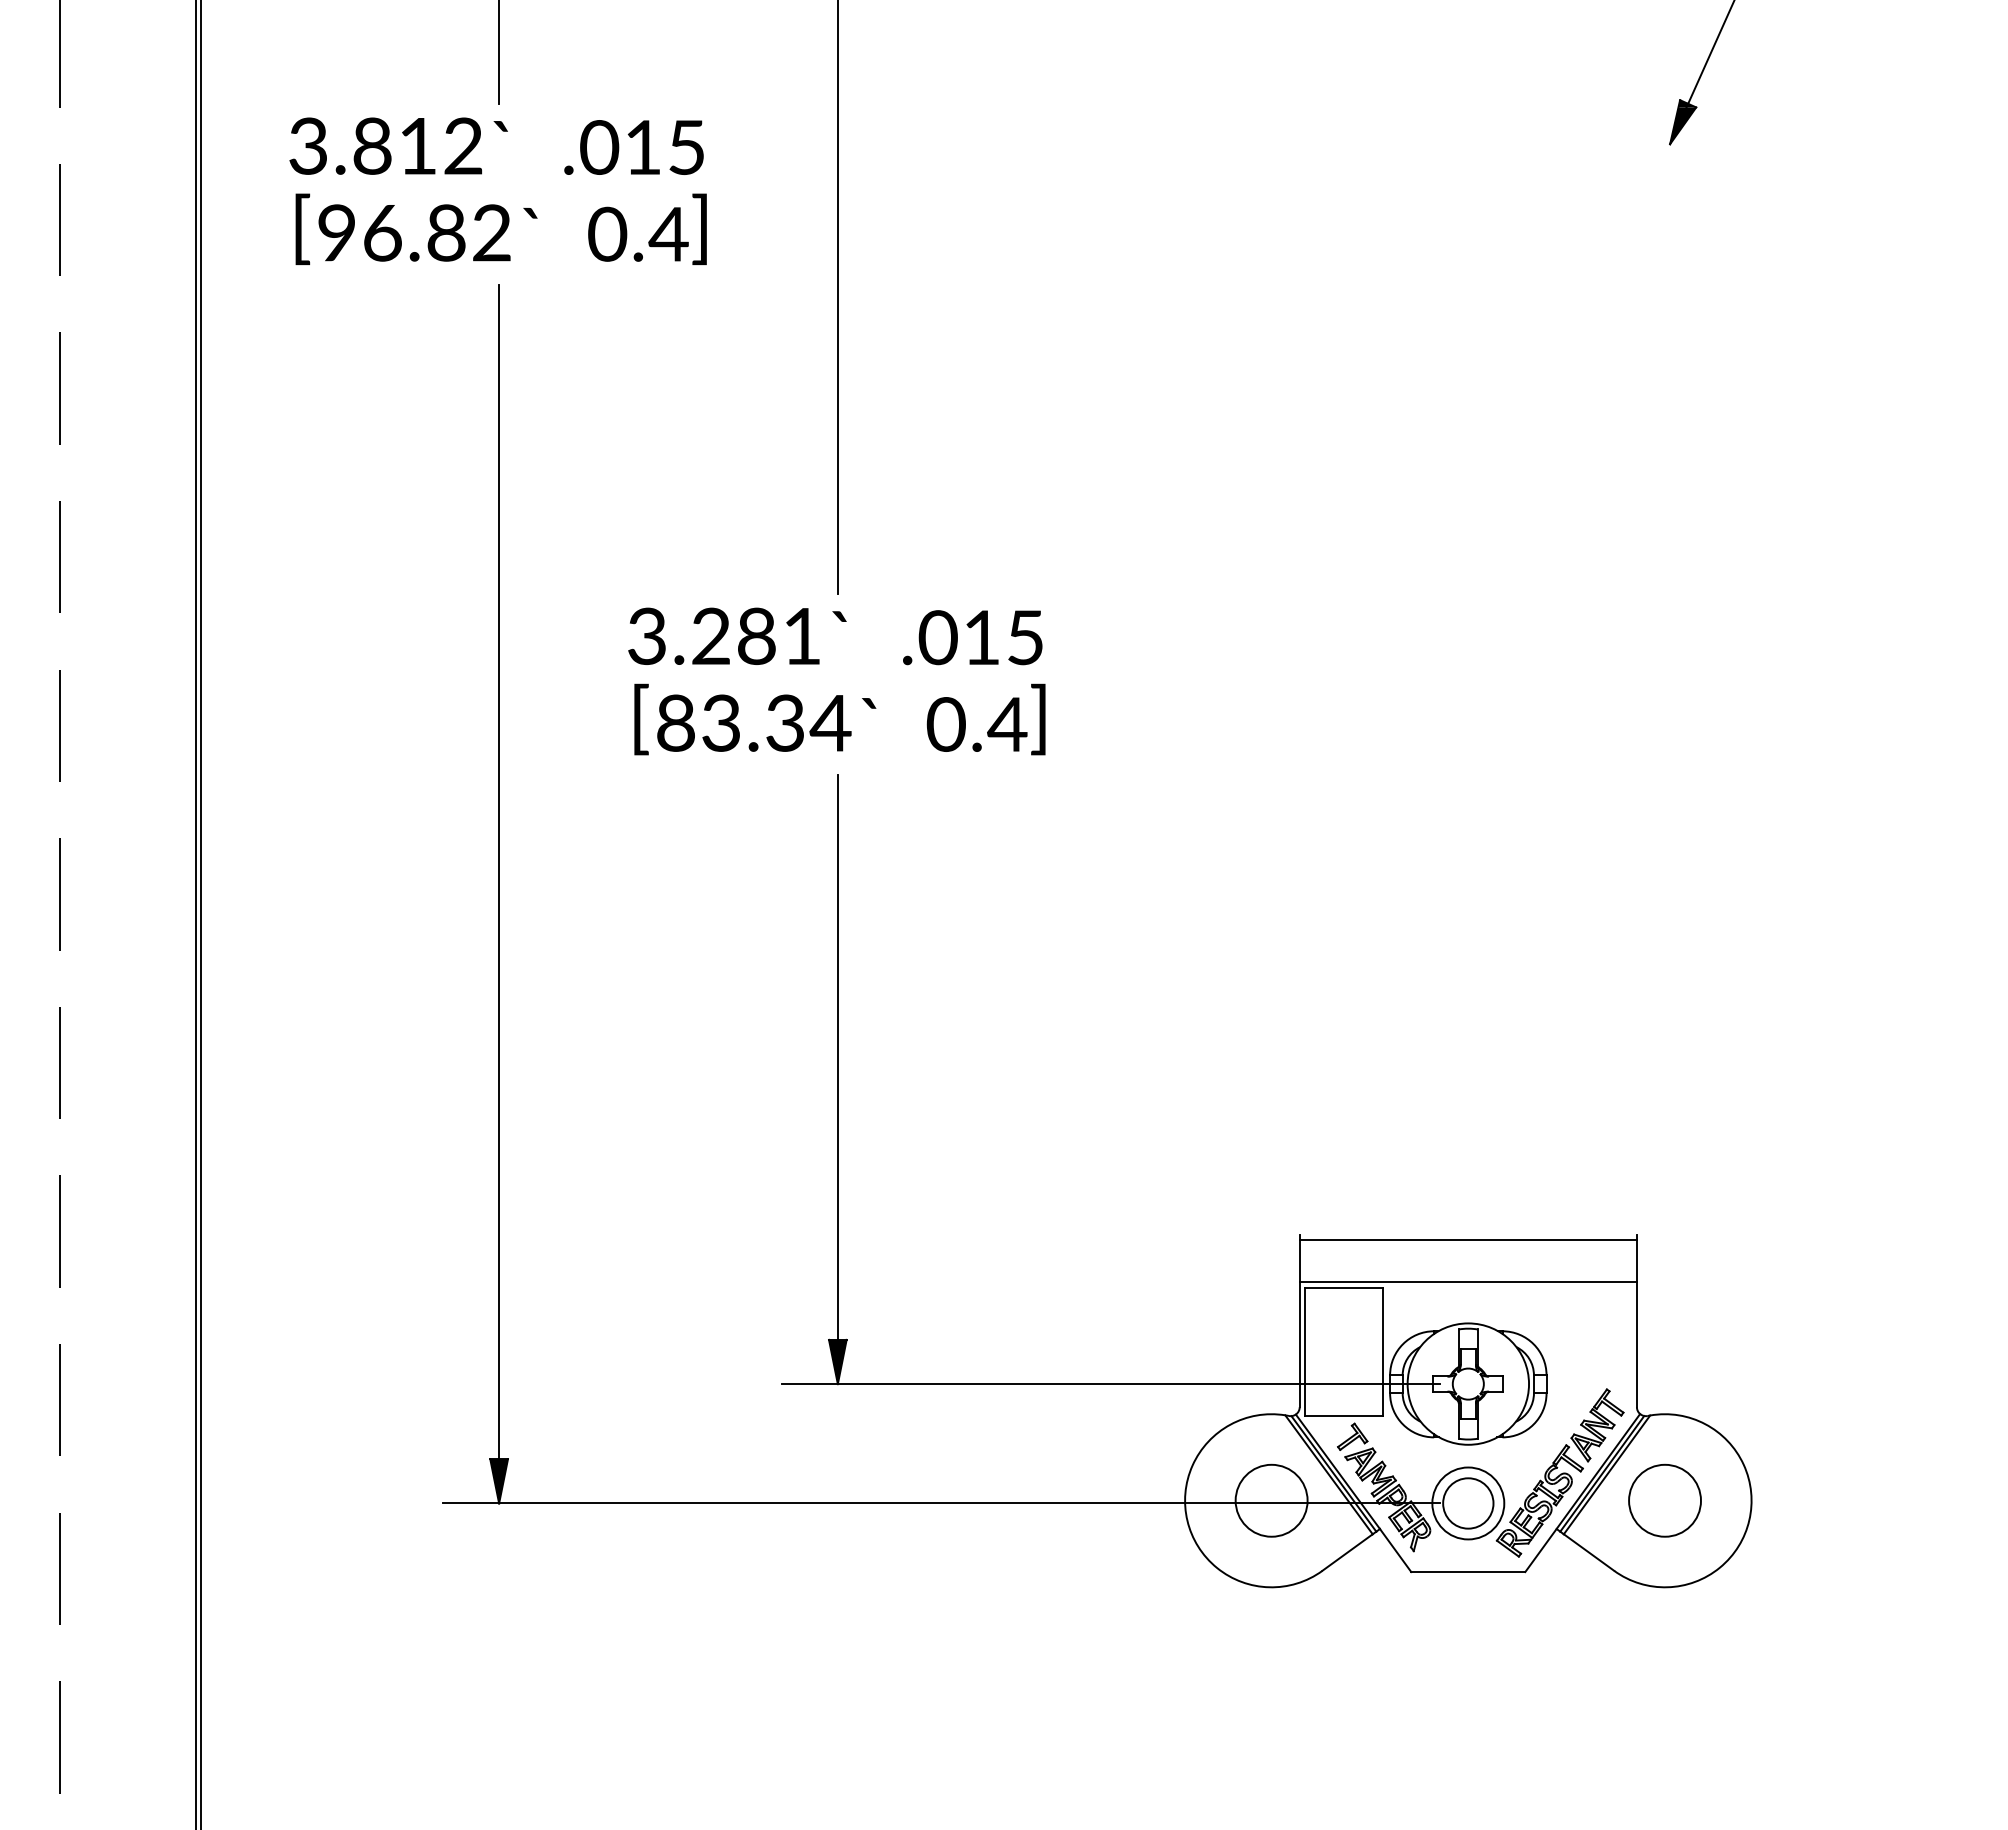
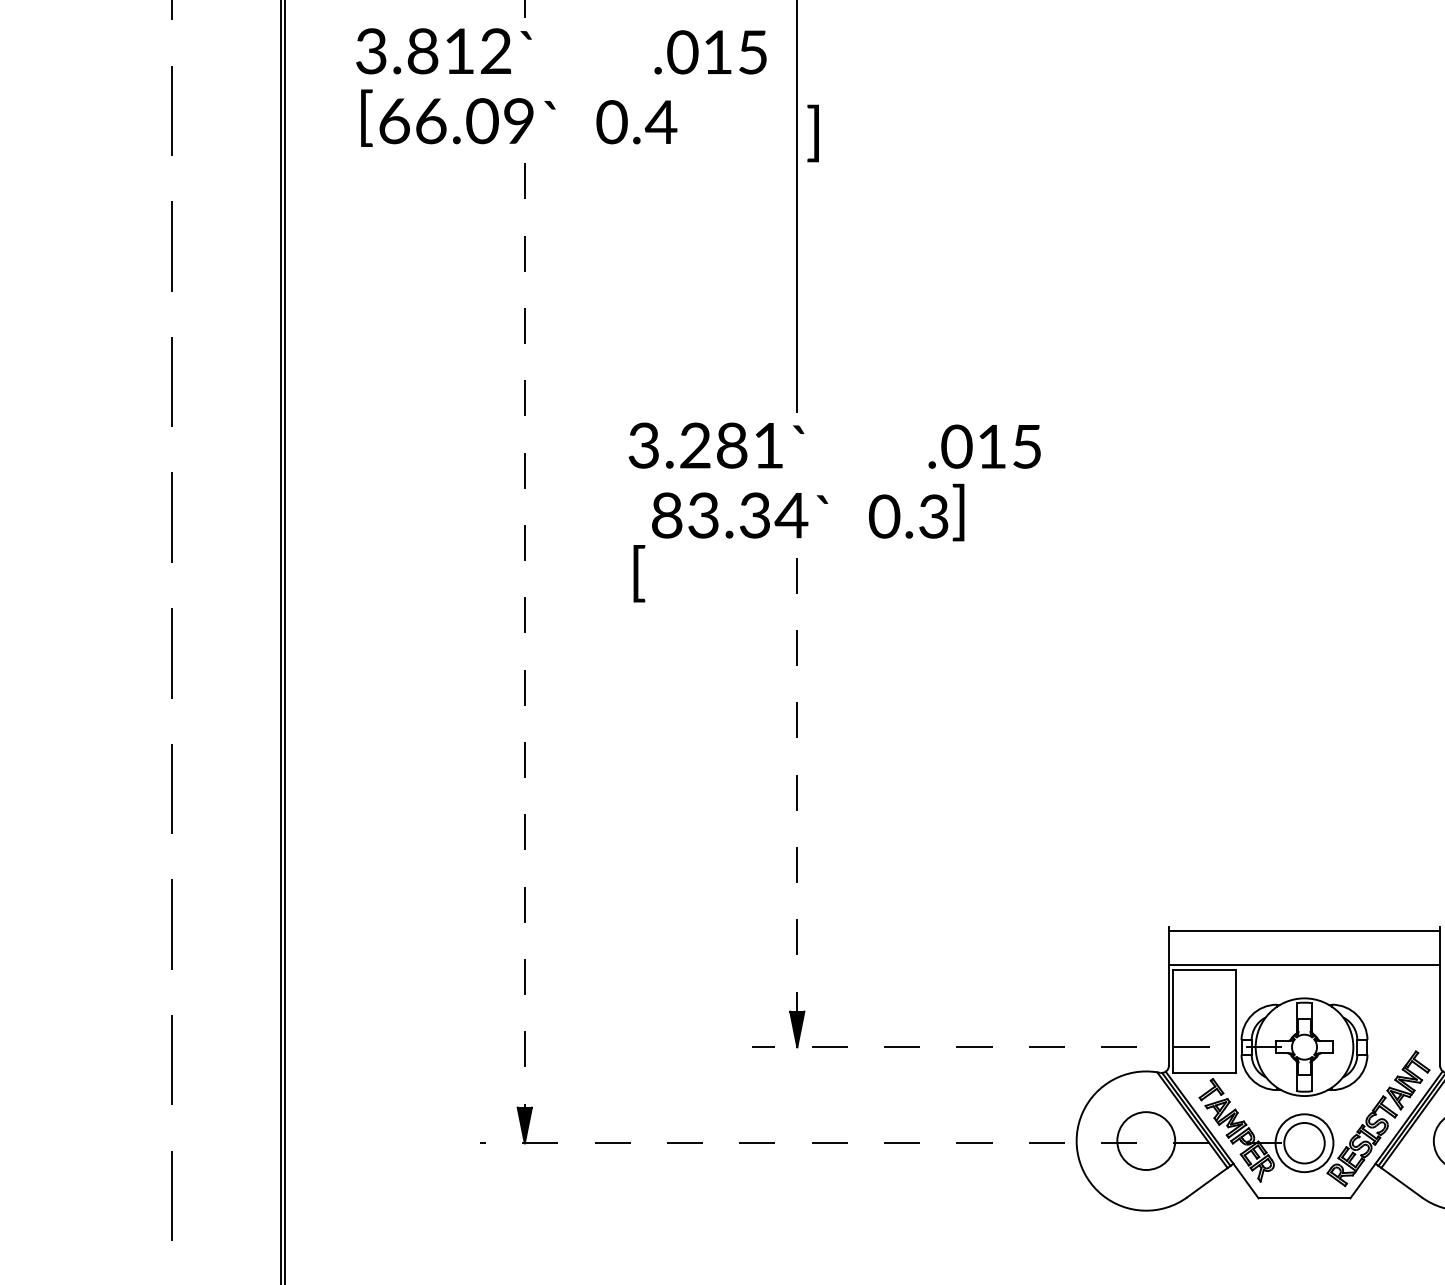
text: (633, 147) -> (710, 52), moved
text: (699, 228) -> (813, 132), moved
text: (414, 232) -> (456, 120), 96.82 -> 66.09
text: (972, 637) -> (984, 446), moved
text: (641, 719) -> (639, 573), moved
text: (1007, 724) -> (933, 516), 0.4 -> 0.3
line: (499, 872) -> (525, 635), solid -> dashed
line: (837, 1058) -> (797, 785), solid -> dashed
line: (1110, 1384) -> (1016, 1047), solid -> dashed
line: (941, 1503) -> (880, 1143), solid -> dashed

